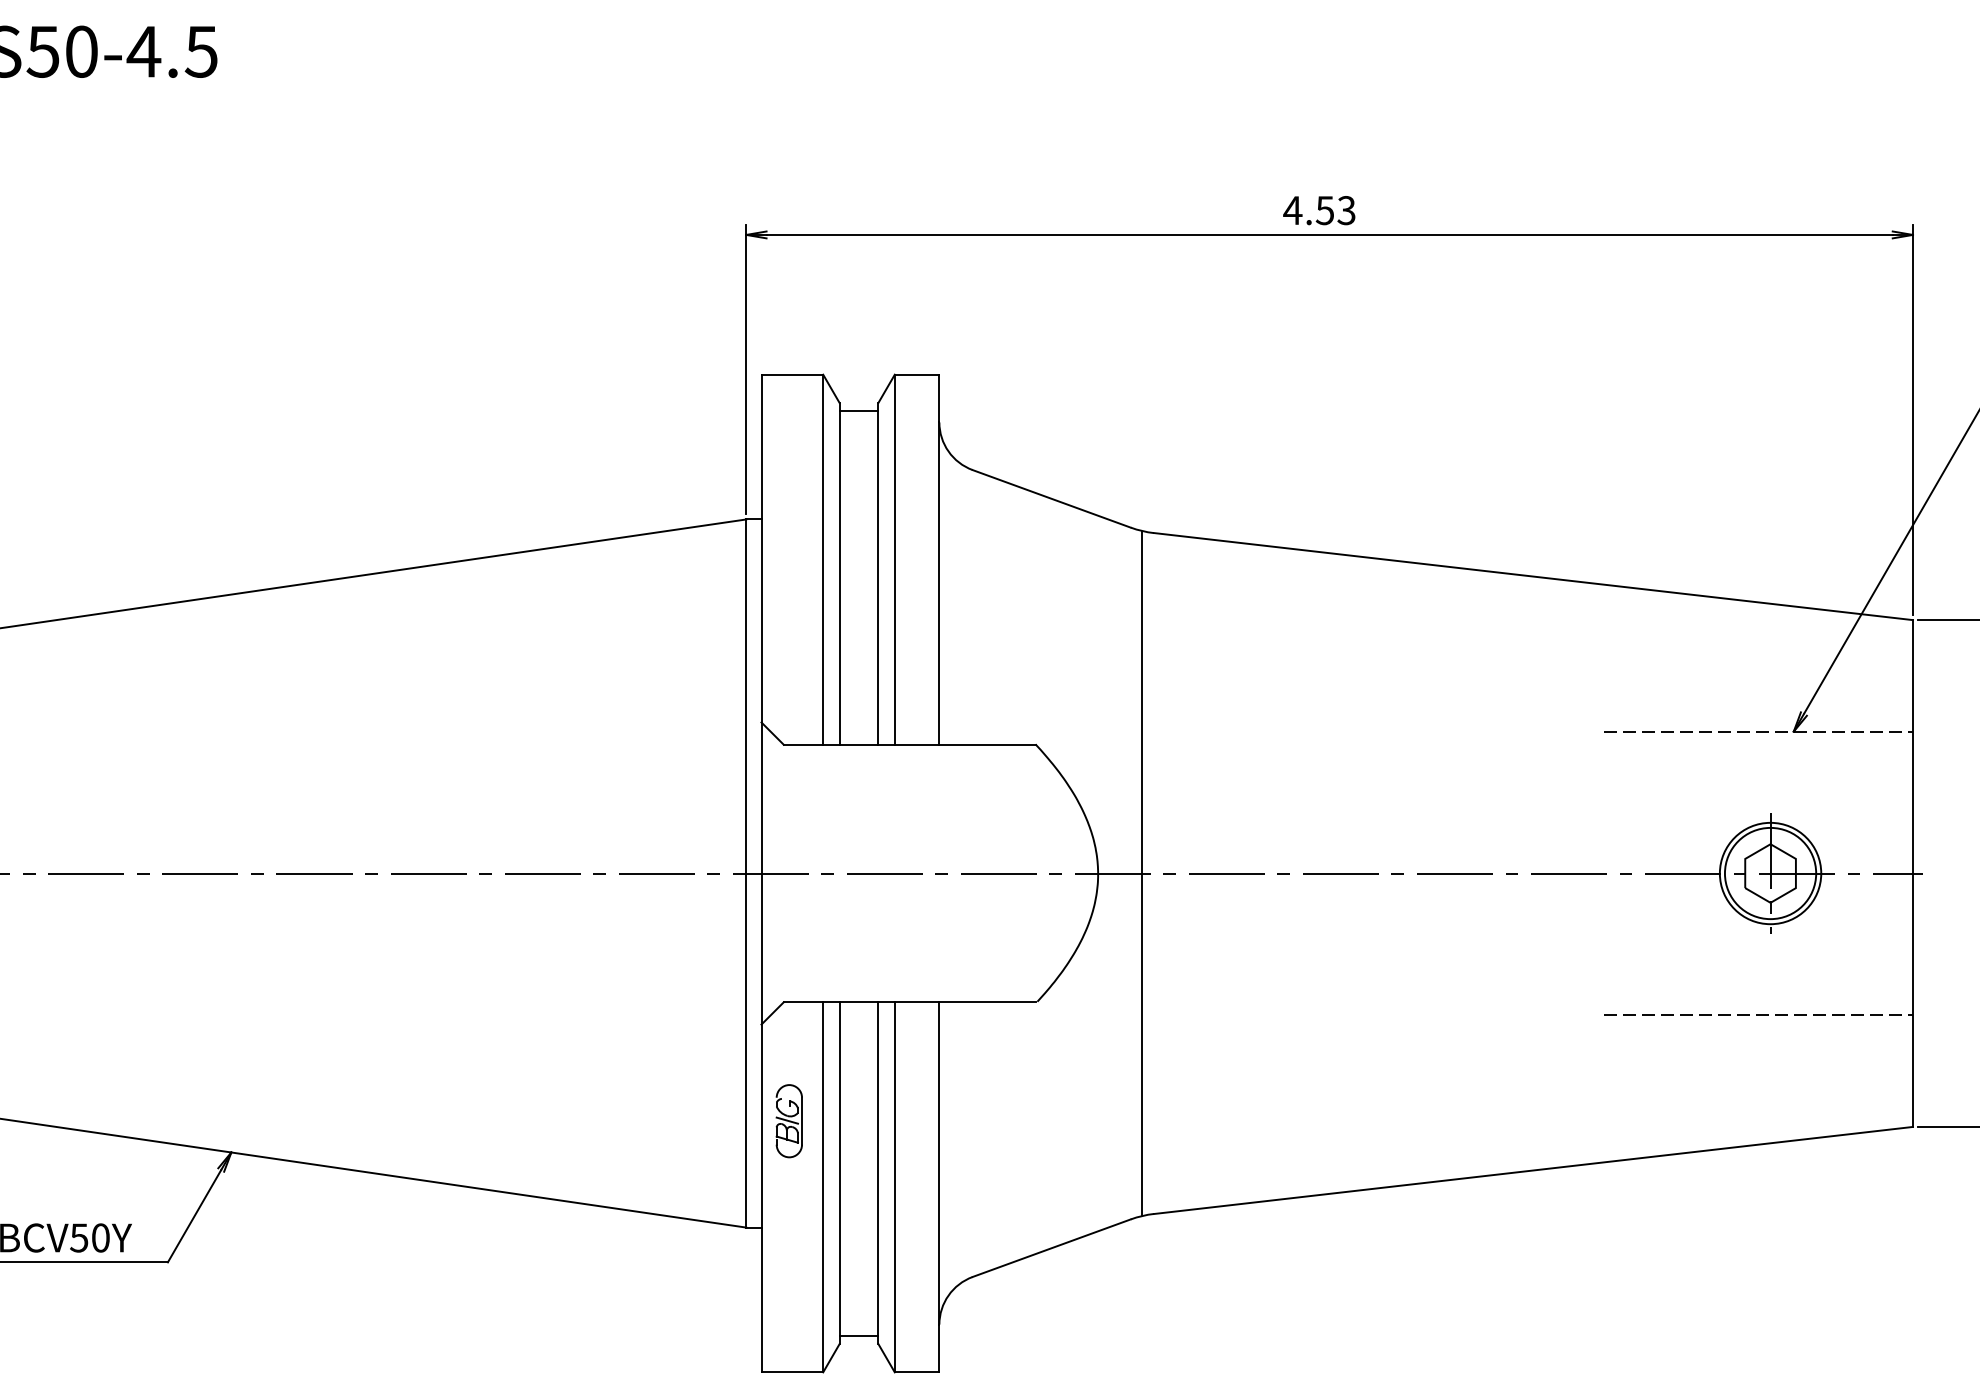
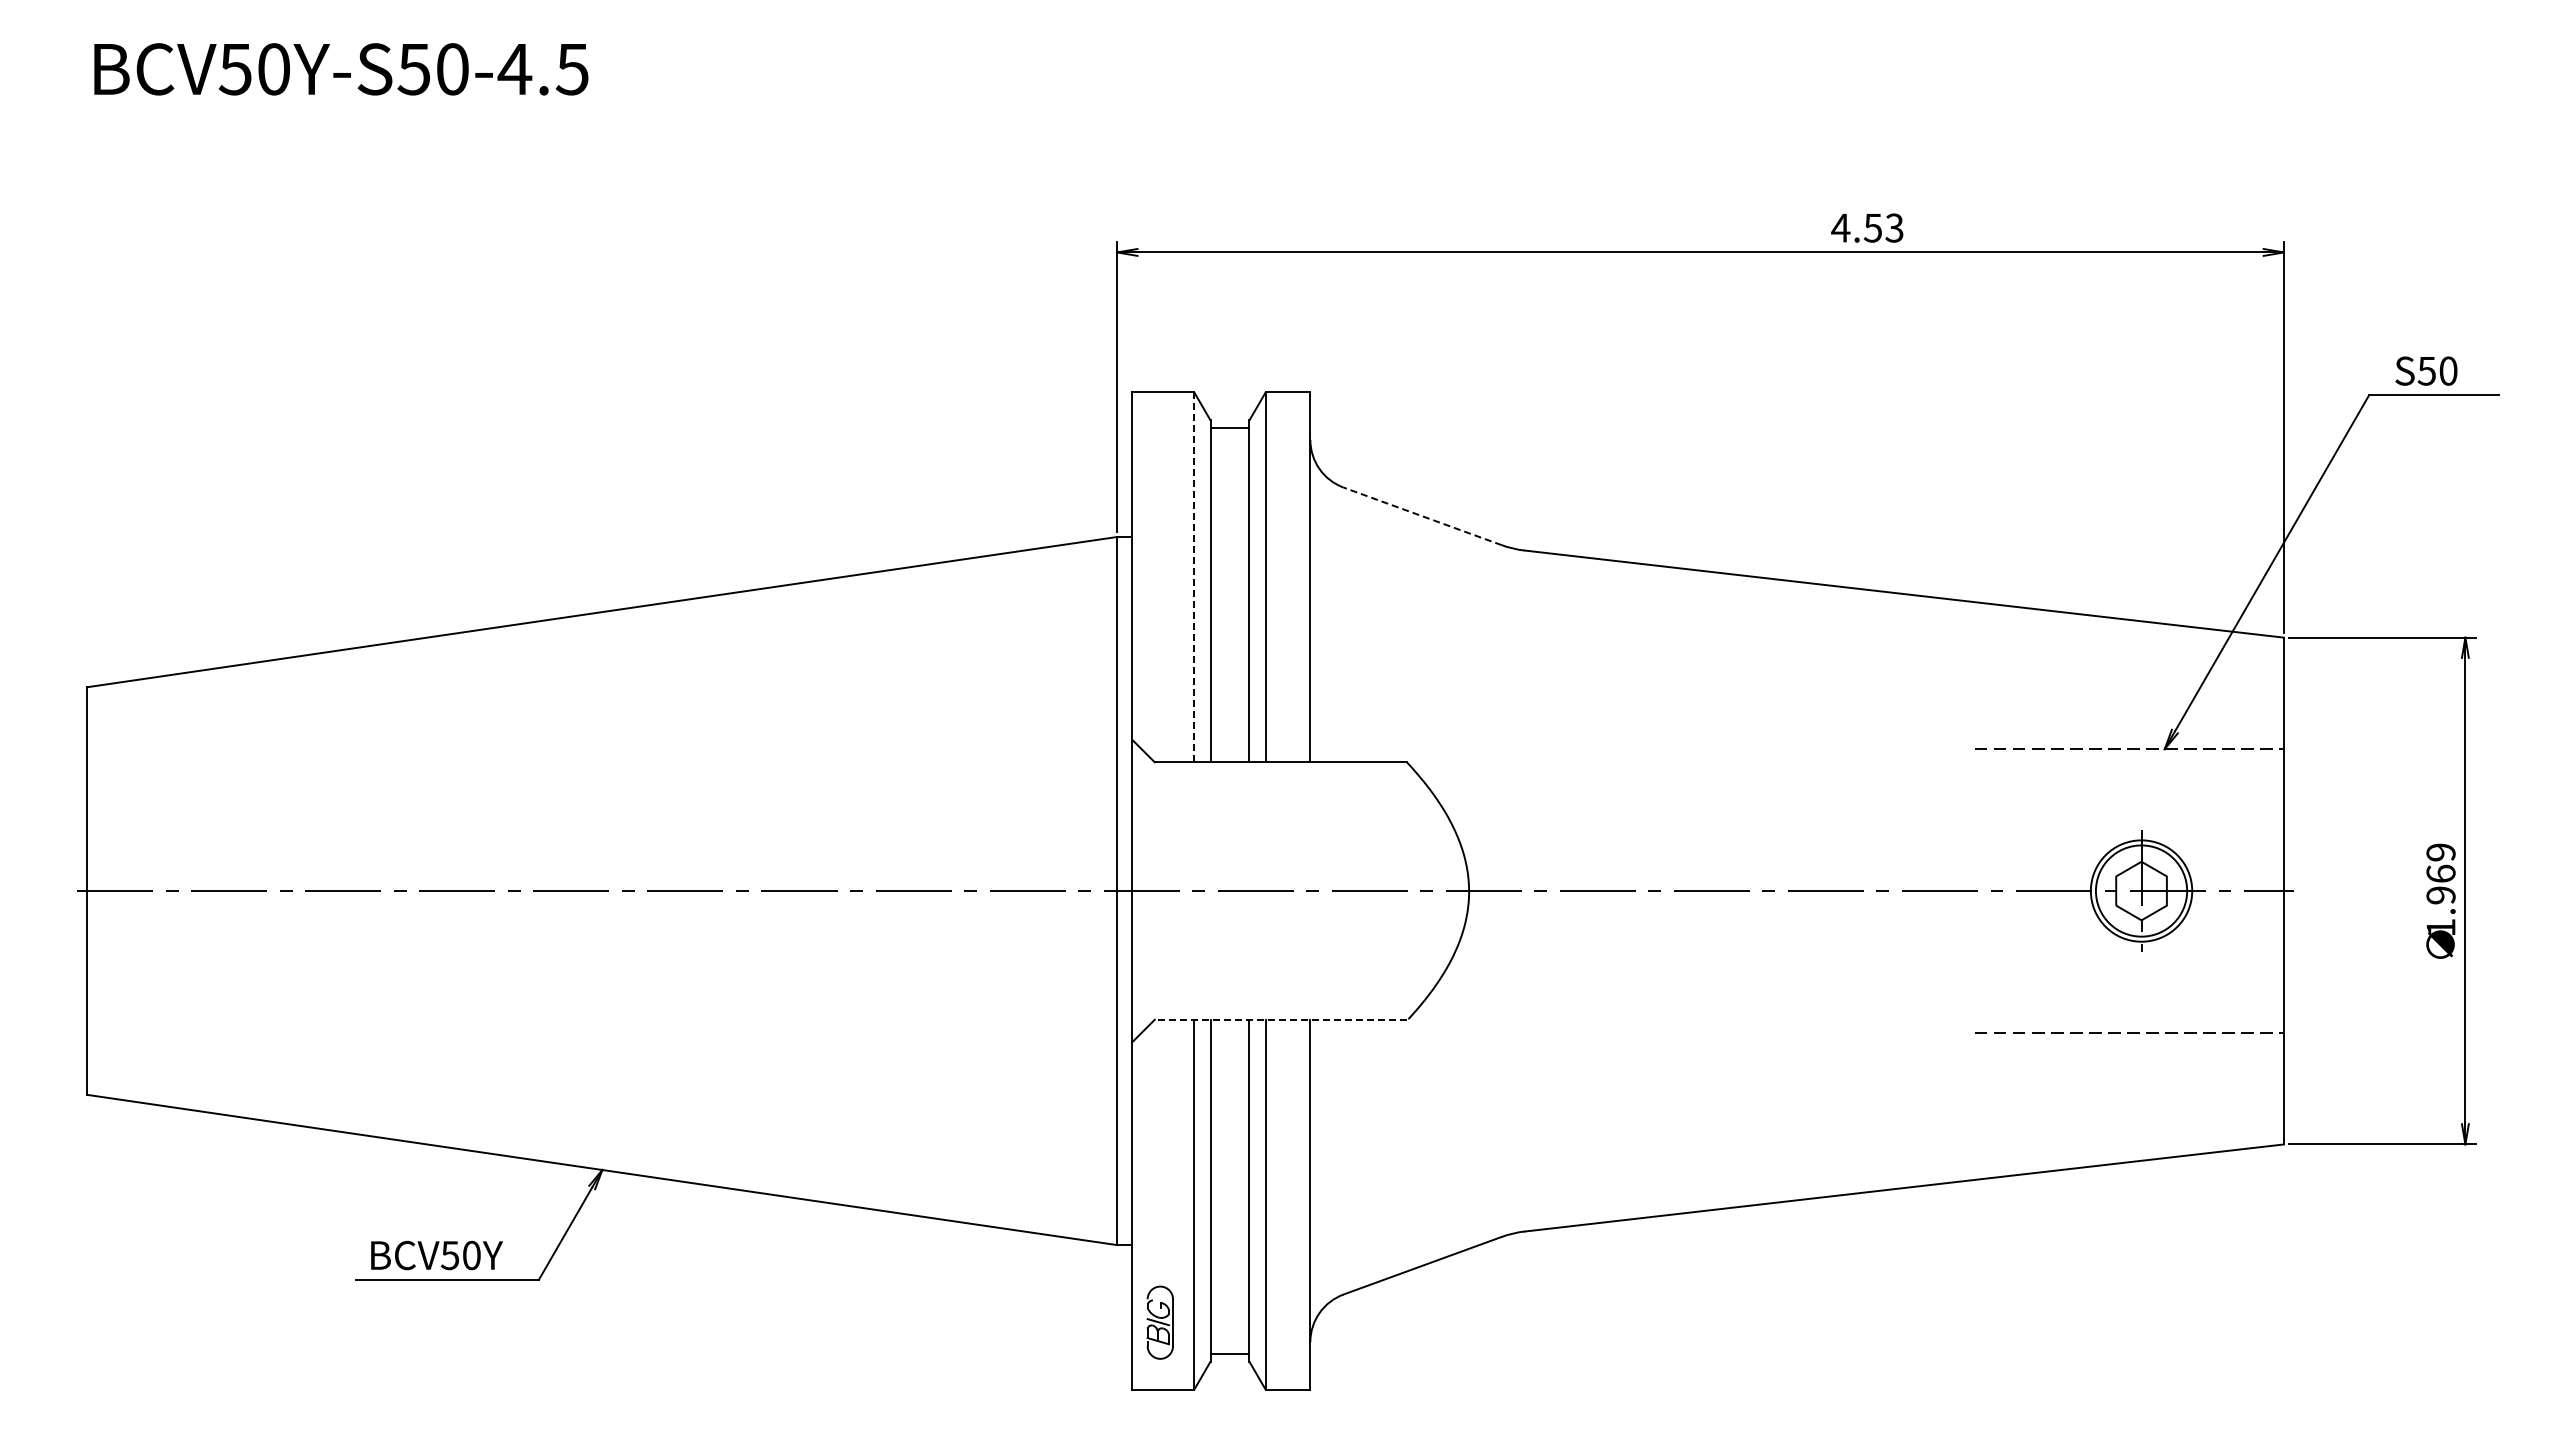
text: (1319, 209) -> (1867, 227), moved
line: (1051, 498) -> (1422, 516), solid -> dashed
line: (823, 559) -> (1194, 577), solid -> dashed
line: (1142, 872) -> (1513, 890), removed
line: (909, 1001) -> (1280, 1019), solid -> dashed
part: (788, 1120) -> (1159, 1322), moved

